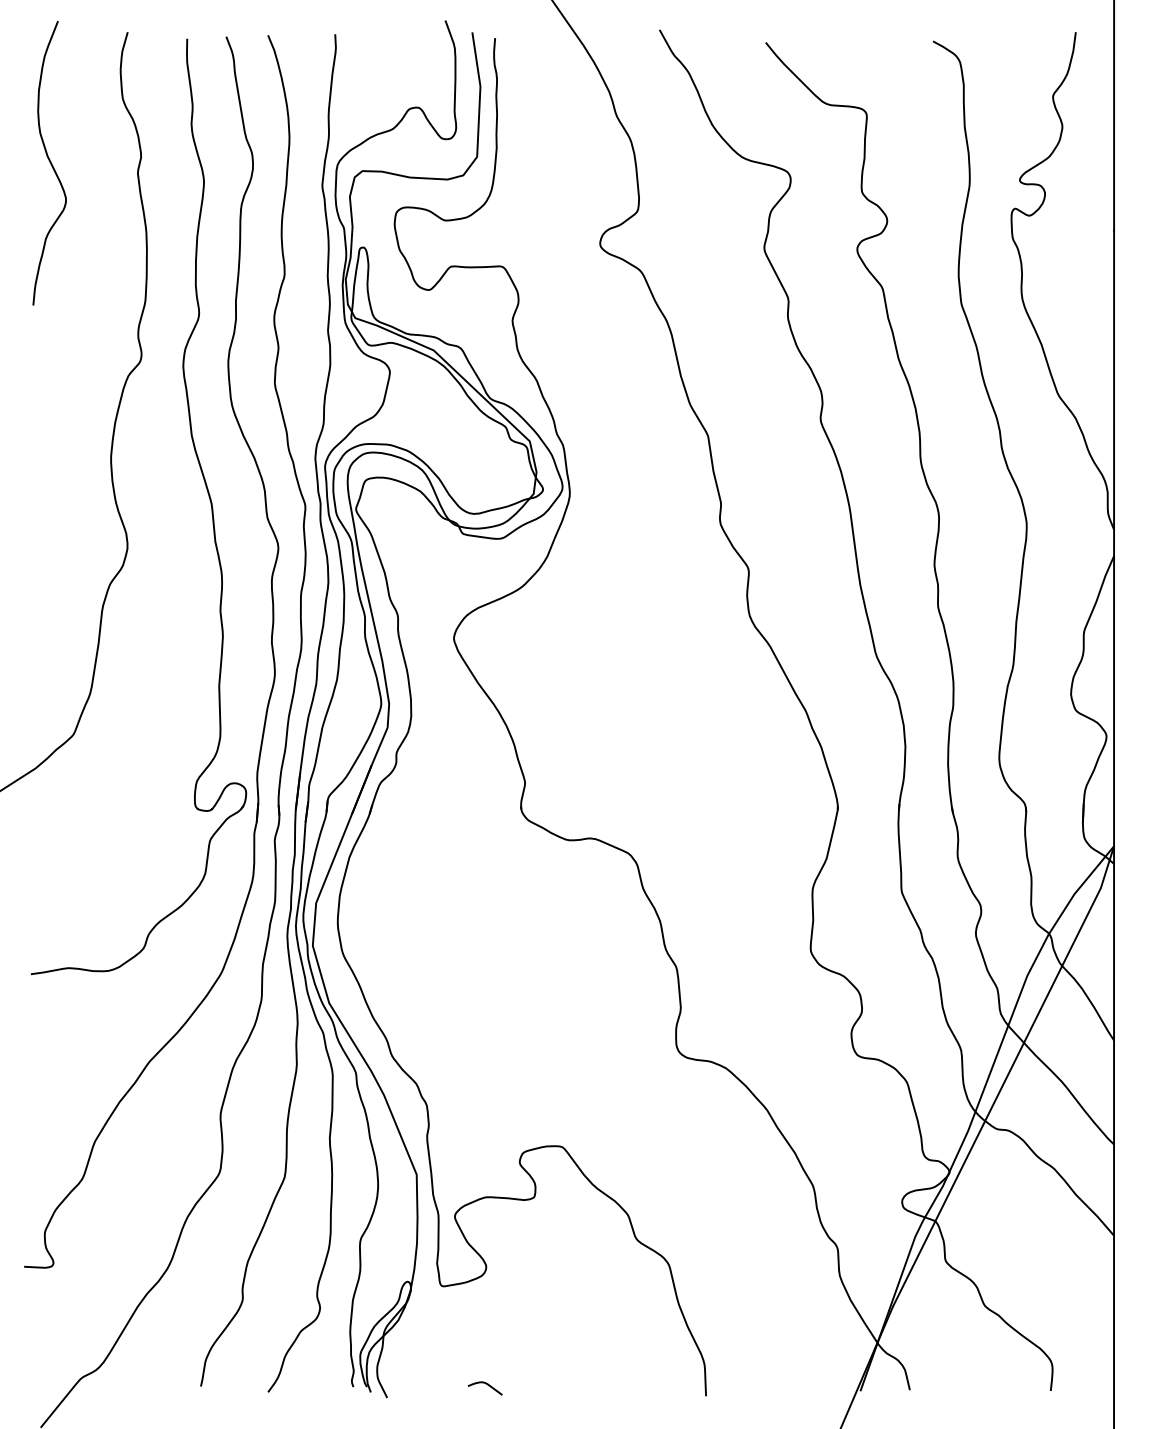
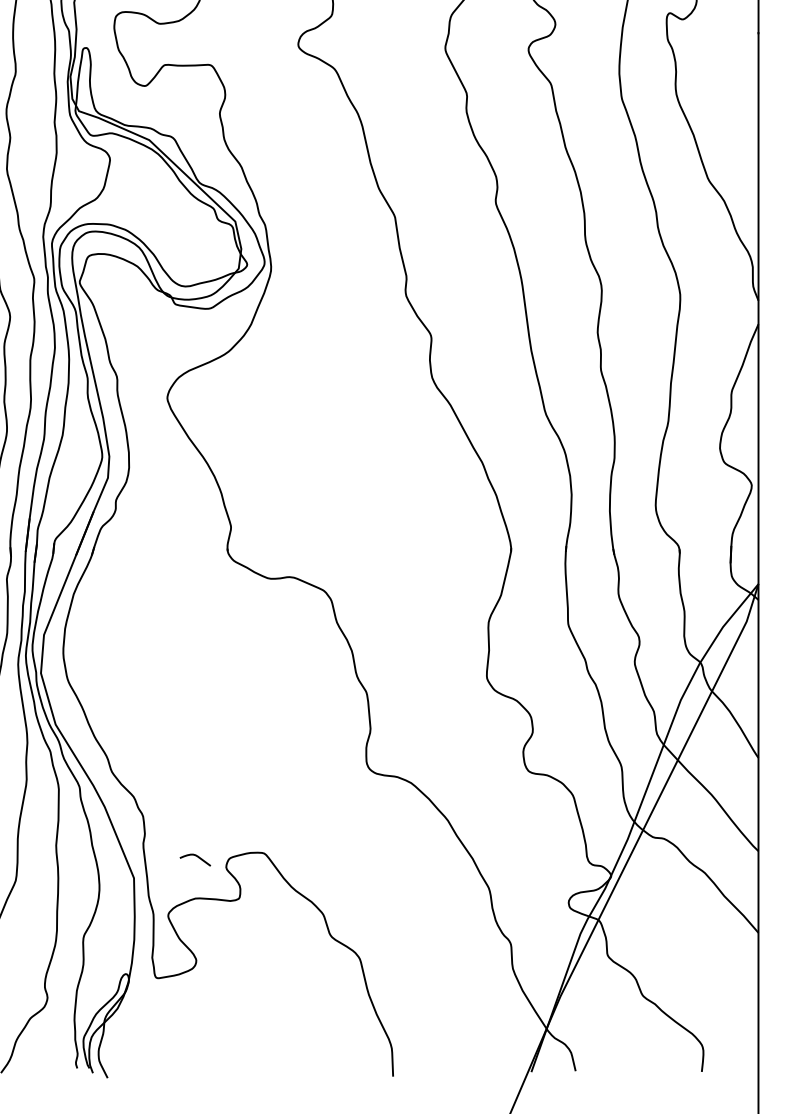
curve: (485, 1384) -> (195, 856), moved

